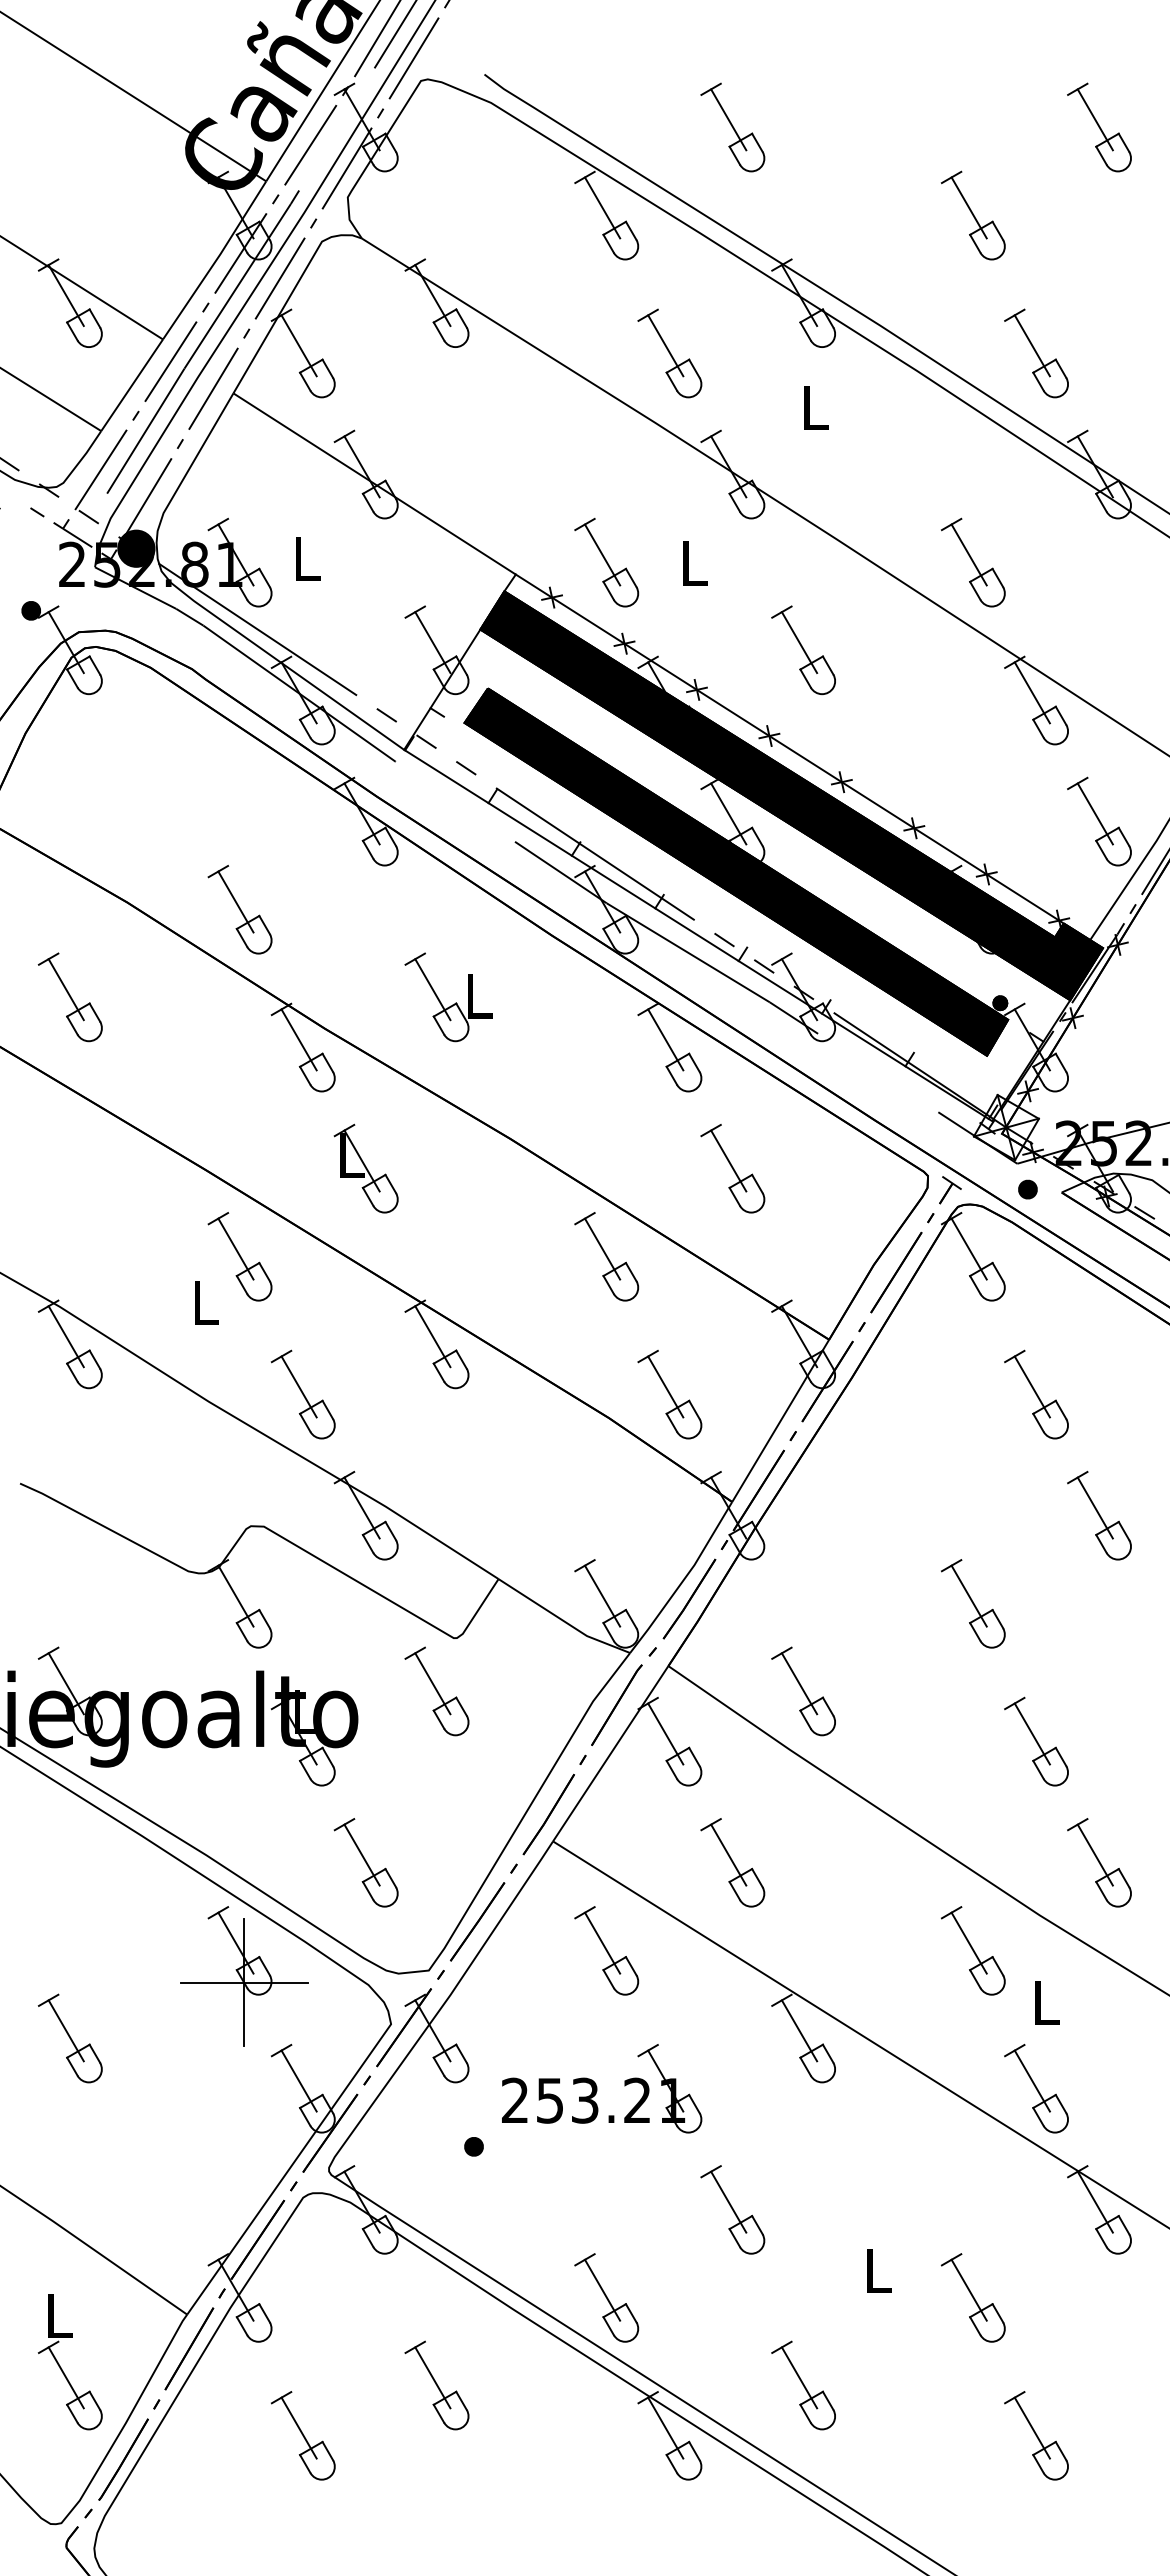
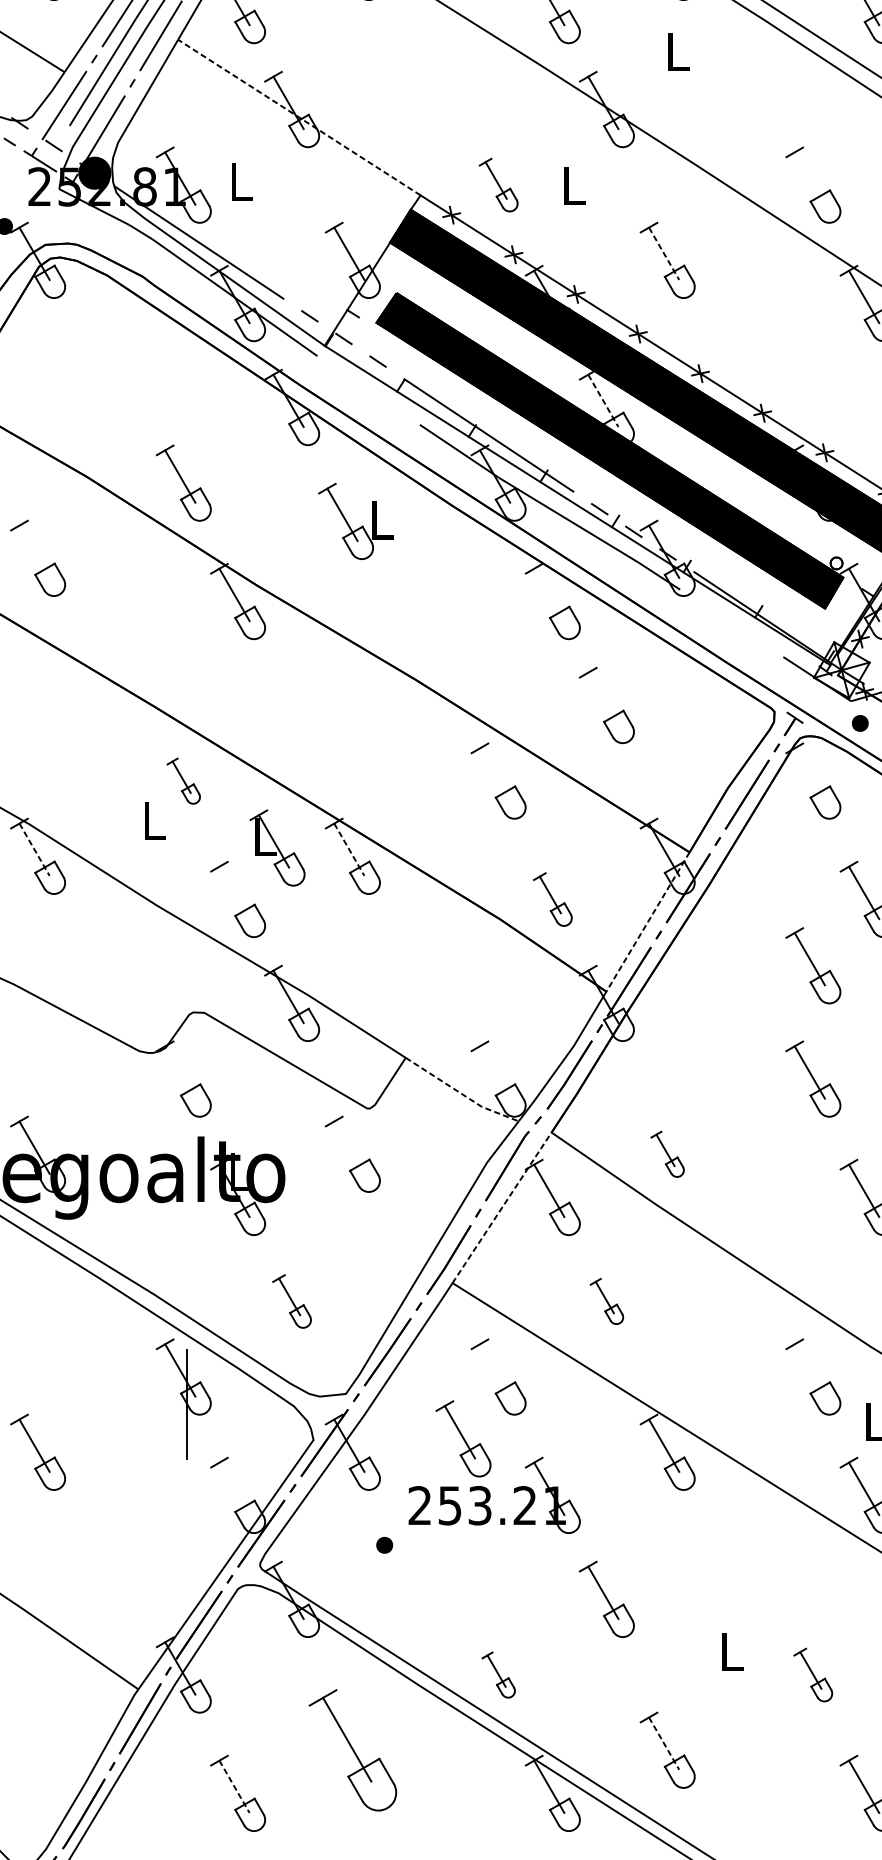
line: (374, 483) -> (299, 117), solid -> dashed
line: (968, 554) -> (809, 178), removed
part: (606, 562) -> (498, 185), size x0.7
line: (799, 643) -> (664, 254), solid -> dashed
line: (728, 814) -> (603, 401), solid -> dashed
line: (65, 989) -> (33, 551), removed
fill: (1000, 1003) -> (836, 563), removed
part: (452, 1004) -> (359, 527), moved
line: (665, 1039) -> (549, 594), removed
line: (728, 1160) -> (603, 698), removed
part: (365, 1168) -> (276, 847), moved
line: (602, 1248) -> (495, 774), removed
line: (968, 1248) -> (809, 774), removed
part: (239, 1256) -> (183, 780), size x0.6
line: (66, 1337) -> (34, 850), solid -> dashed
line: (433, 1337) -> (349, 850), solid -> dashed
line: (298, 1386) -> (233, 892), removed
part: (669, 1394) -> (552, 899), size x0.7
line: (780, 1420) -> (647, 921), solid -> dashed
part: (973, 1471) -> (813, 965), added
line: (235, 1595) -> (179, 1071), removed
line: (602, 1595) -> (495, 1071), removed
line: (562, 1620) -> (460, 1093), solid -> dashed
line: (432, 1683) -> (349, 1147), removed
part: (803, 1691) -> (667, 1154), size x0.6
line: (610, 1753) -> (501, 1207), solid -> dashed
part: (365, 1862) -> (291, 1301), size x0.7
part: (732, 1862) -> (606, 1301), size x0.6
line: (602, 1942) -> (495, 1369), removed
line: (968, 1942) -> (809, 1369), removed
line: (243, 1982) -> (186, 1404), removed
part: (565, 2022) -> (463, 1438), added
line: (298, 2080) -> (233, 1488), removed
part: (606, 2297) -> (498, 1674), size x0.6
part: (972, 2297) -> (812, 1674), size x0.7
part: (61, 2367) -> (30, 1734), removed
line: (799, 2378) -> (664, 1744), solid -> dashed
part: (436, 2385) -> (352, 1750), size x1.6
line: (299, 2428) -> (234, 1787), solid -> dashed

